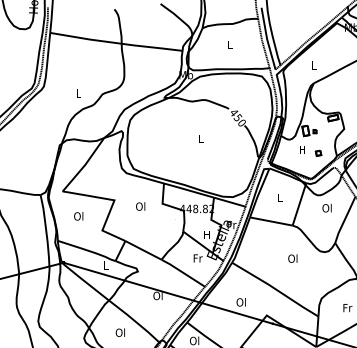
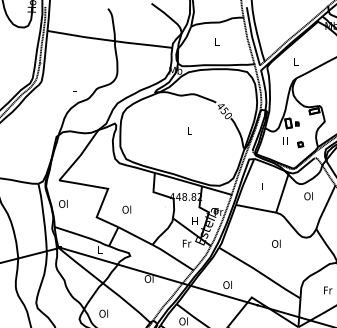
text: (140, 206) -> (126, 209), moved
text: (78, 215) -> (63, 203), moved
text: (120, 332) -> (103, 313), moved

